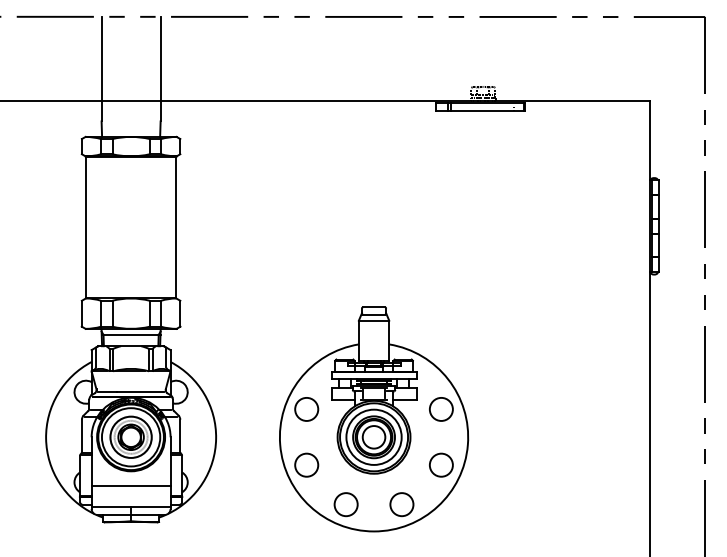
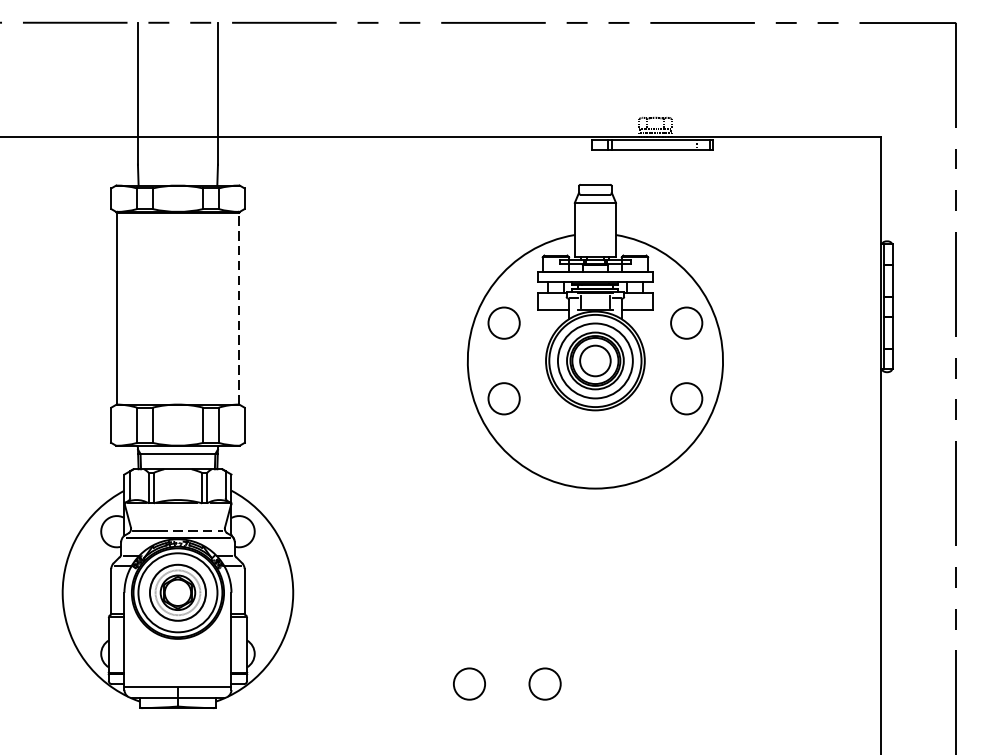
line: (176, 227) -> (239, 308), solid -> dashed
line: (140, 391) -> (190, 530), solid -> dashed
part: (374, 419) -> (596, 336), moved
line: (130, 485) -> (177, 658), removed

